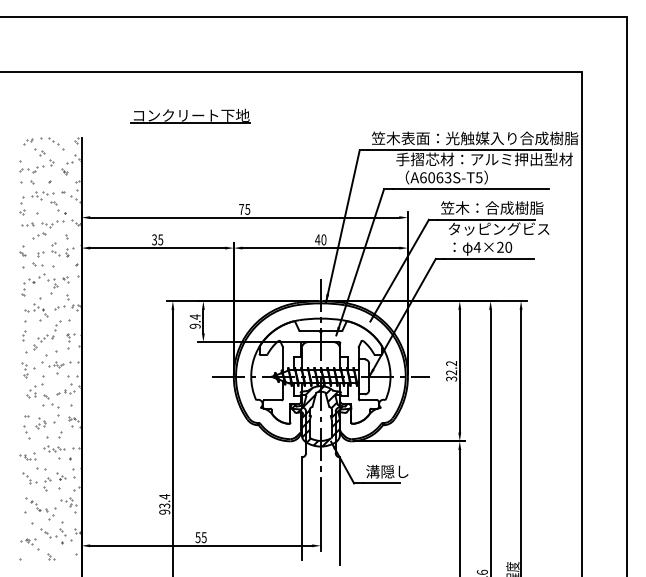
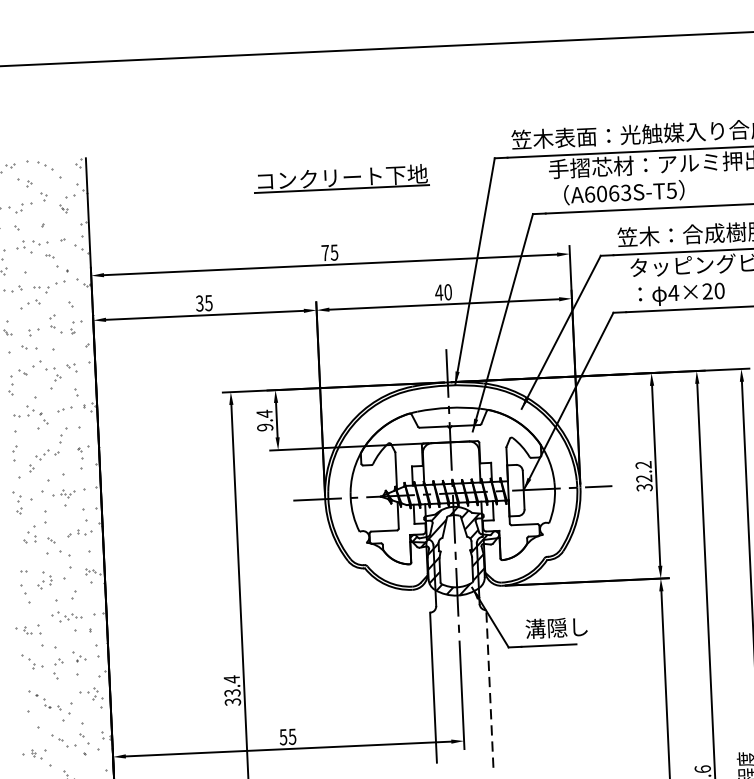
part: (190, 115) -> (340, 177), moved
text: (164, 511) -> (232, 701), 93.4 -> 33.4
line: (340, 511) -> (490, 689), solid -> dashed

